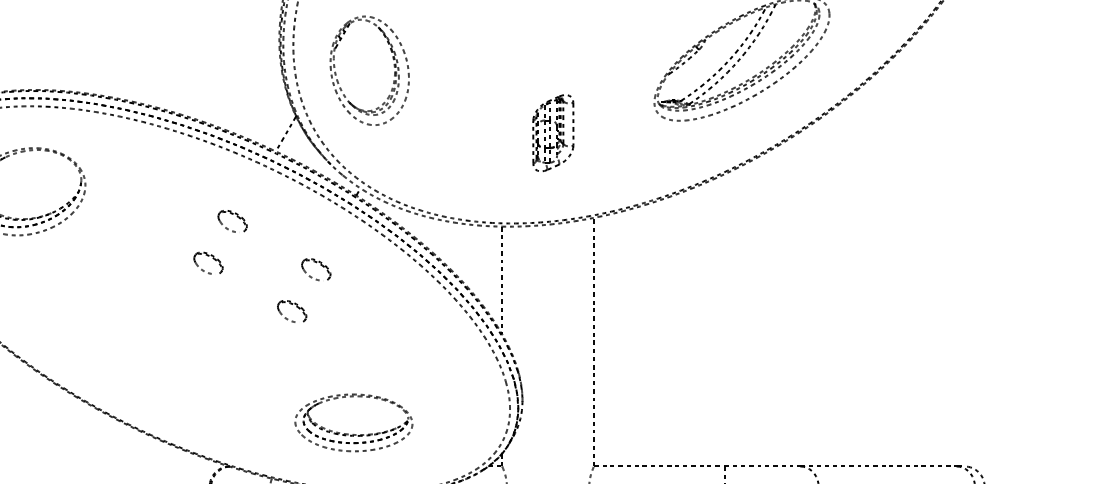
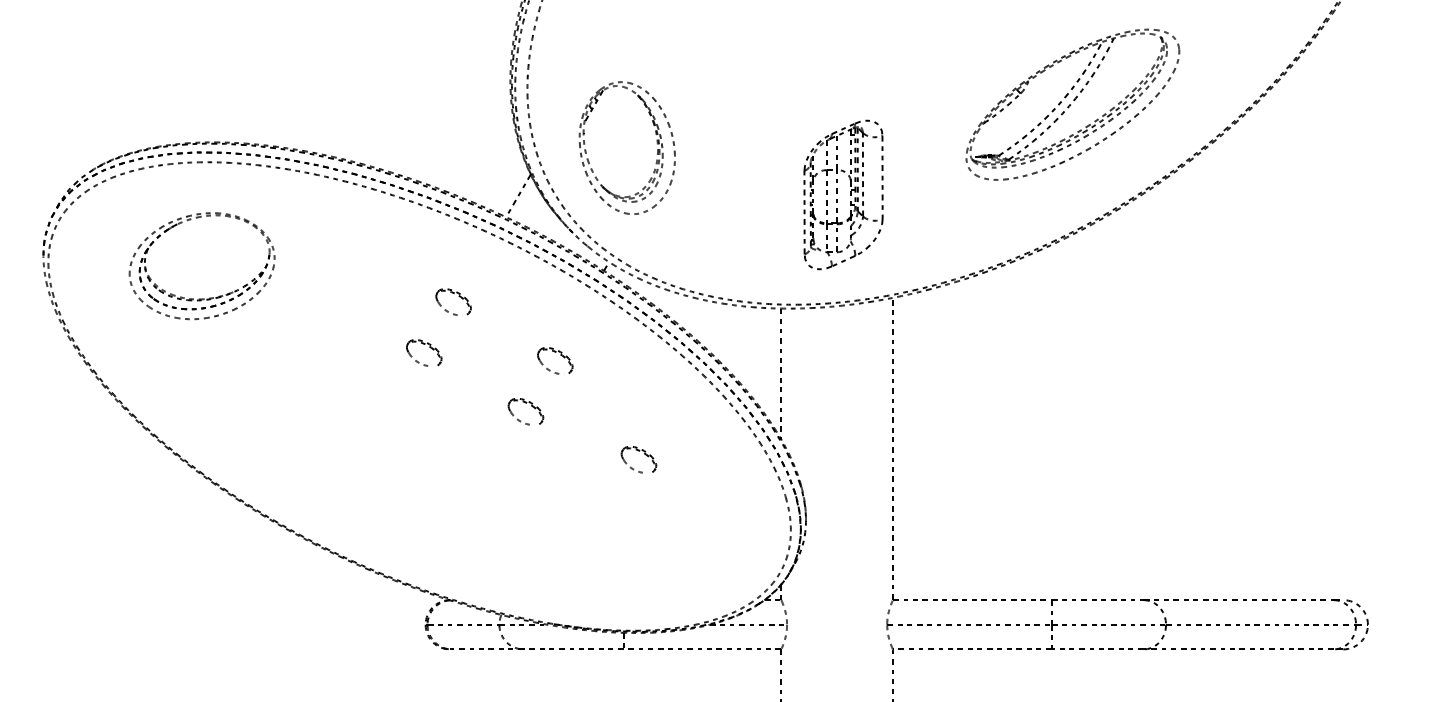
part: (393, 67) -> (656, 143), moved
part: (553, 132) -> (843, 194), size x1.6
part: (389, 346) -> (644, 454), added
part: (353, 433) -> (600, 560), removed

